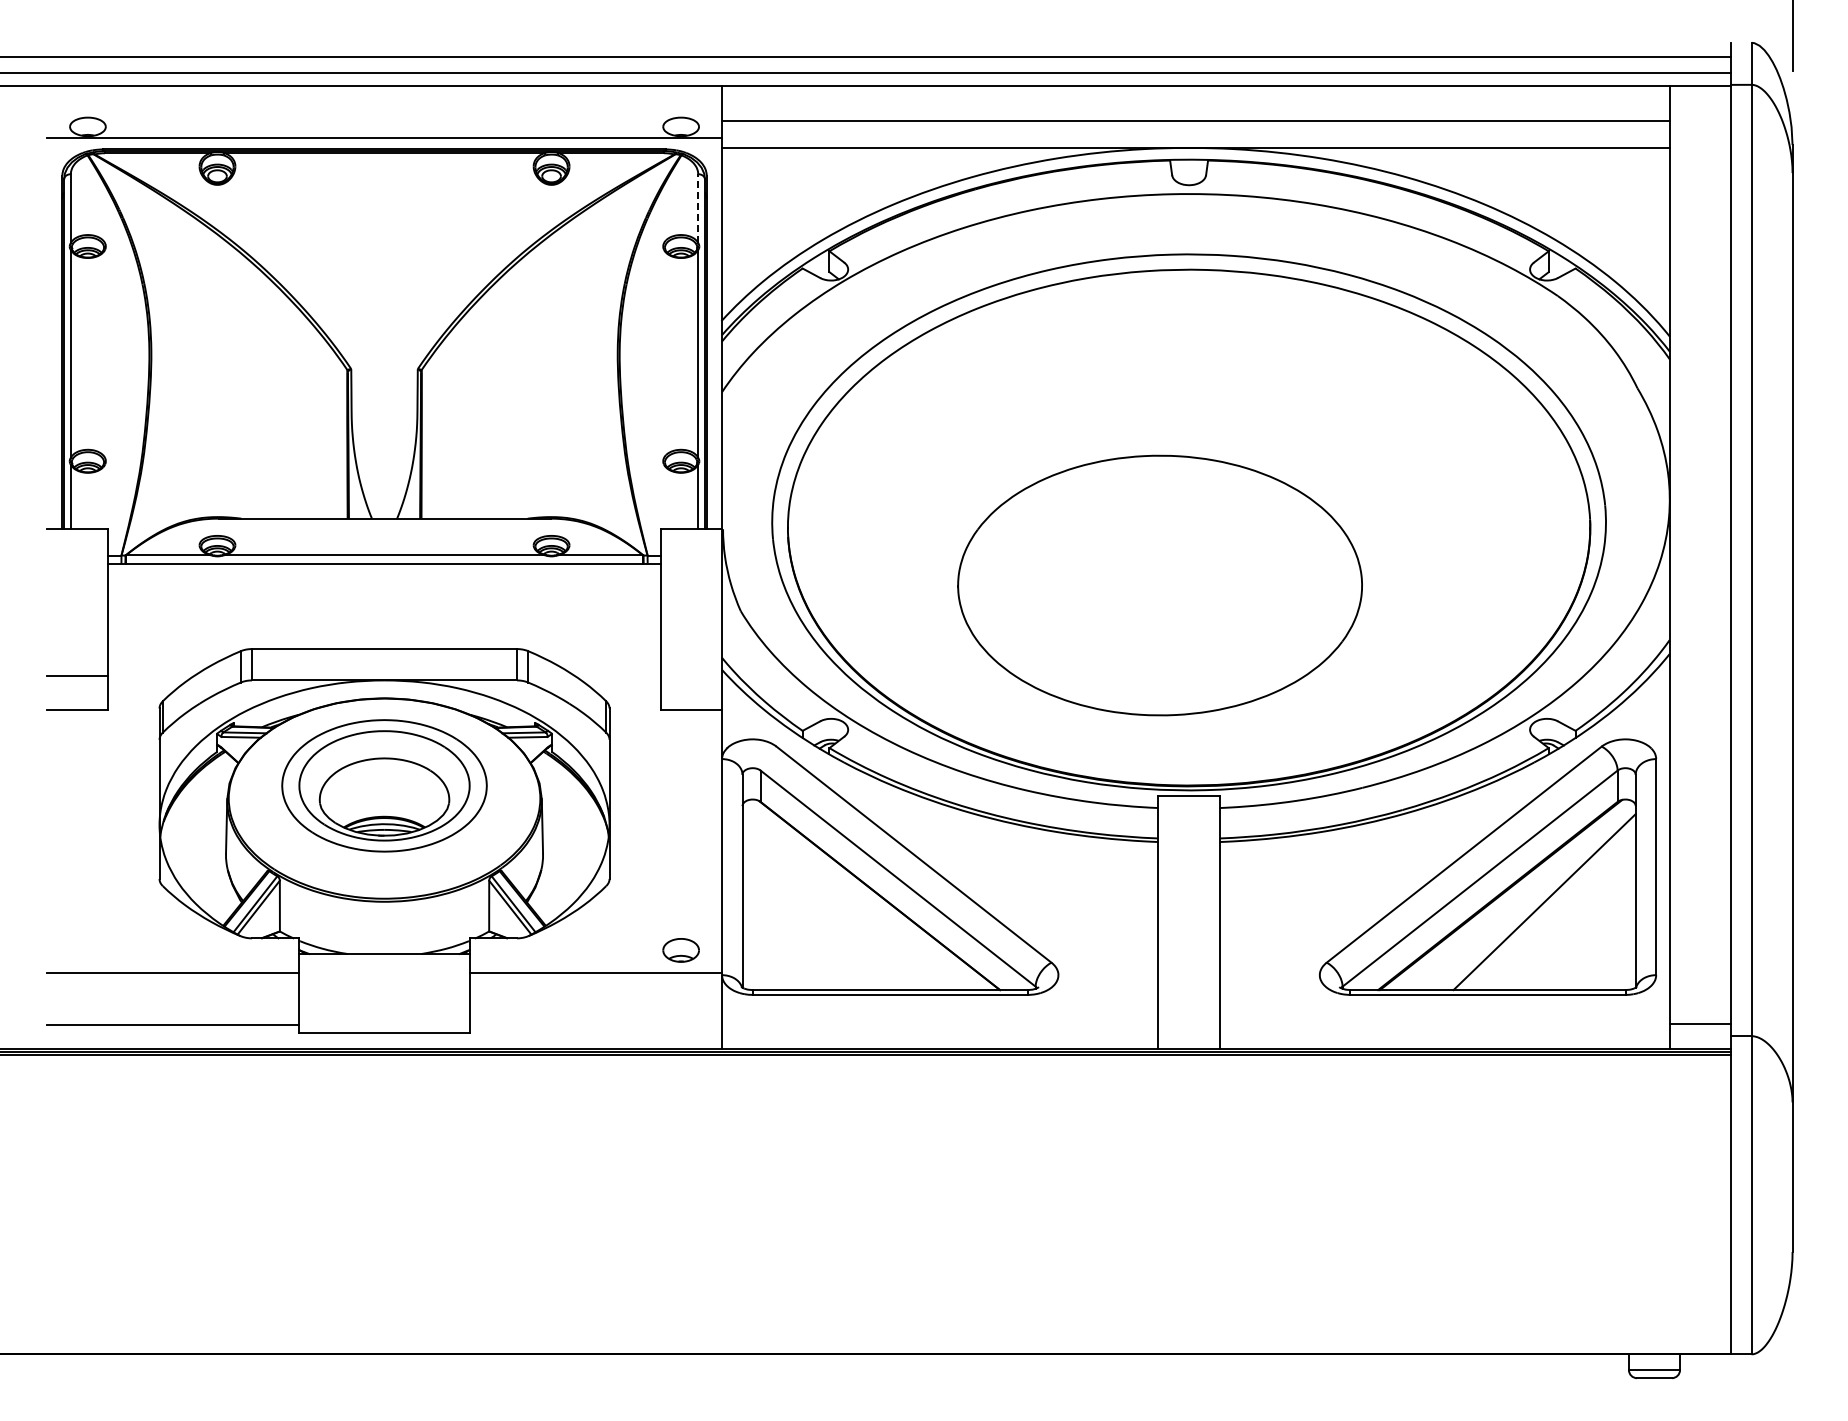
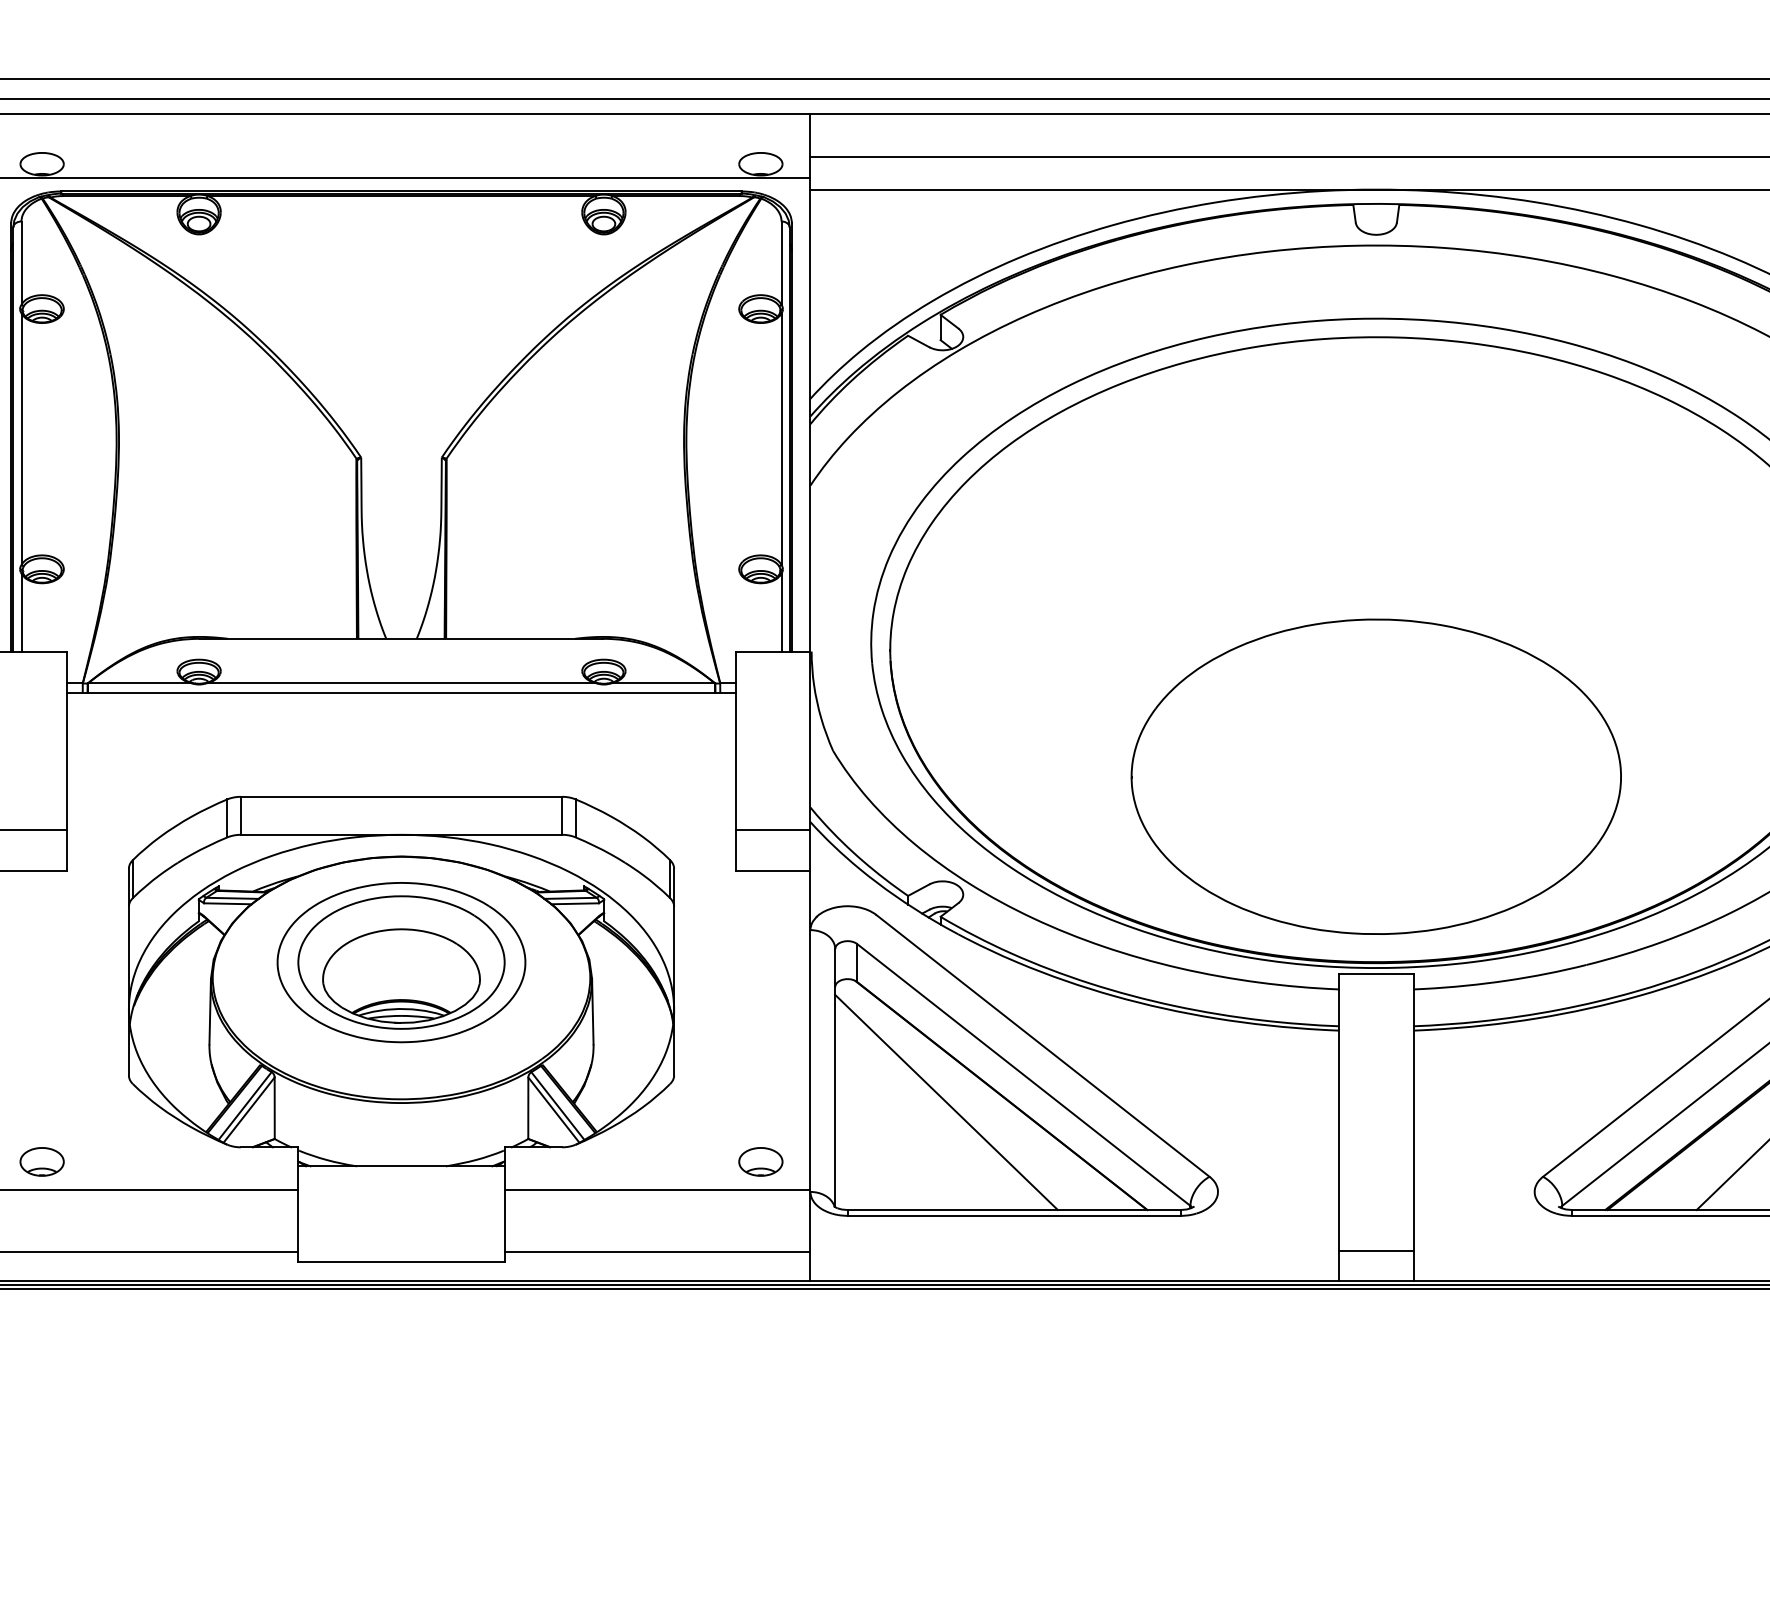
line: (698, 208) -> (781, 263), dashed -> solid
part: (1159, 585) -> (1375, 776), moved
line: (691, 676) -> (773, 830), added
line: (834, 901) -> (946, 1102), added
part: (87, 950) -> (41, 1162), added
line: (1188, 1023) -> (1375, 1250), added
line: (595, 1025) -> (657, 1252), added

